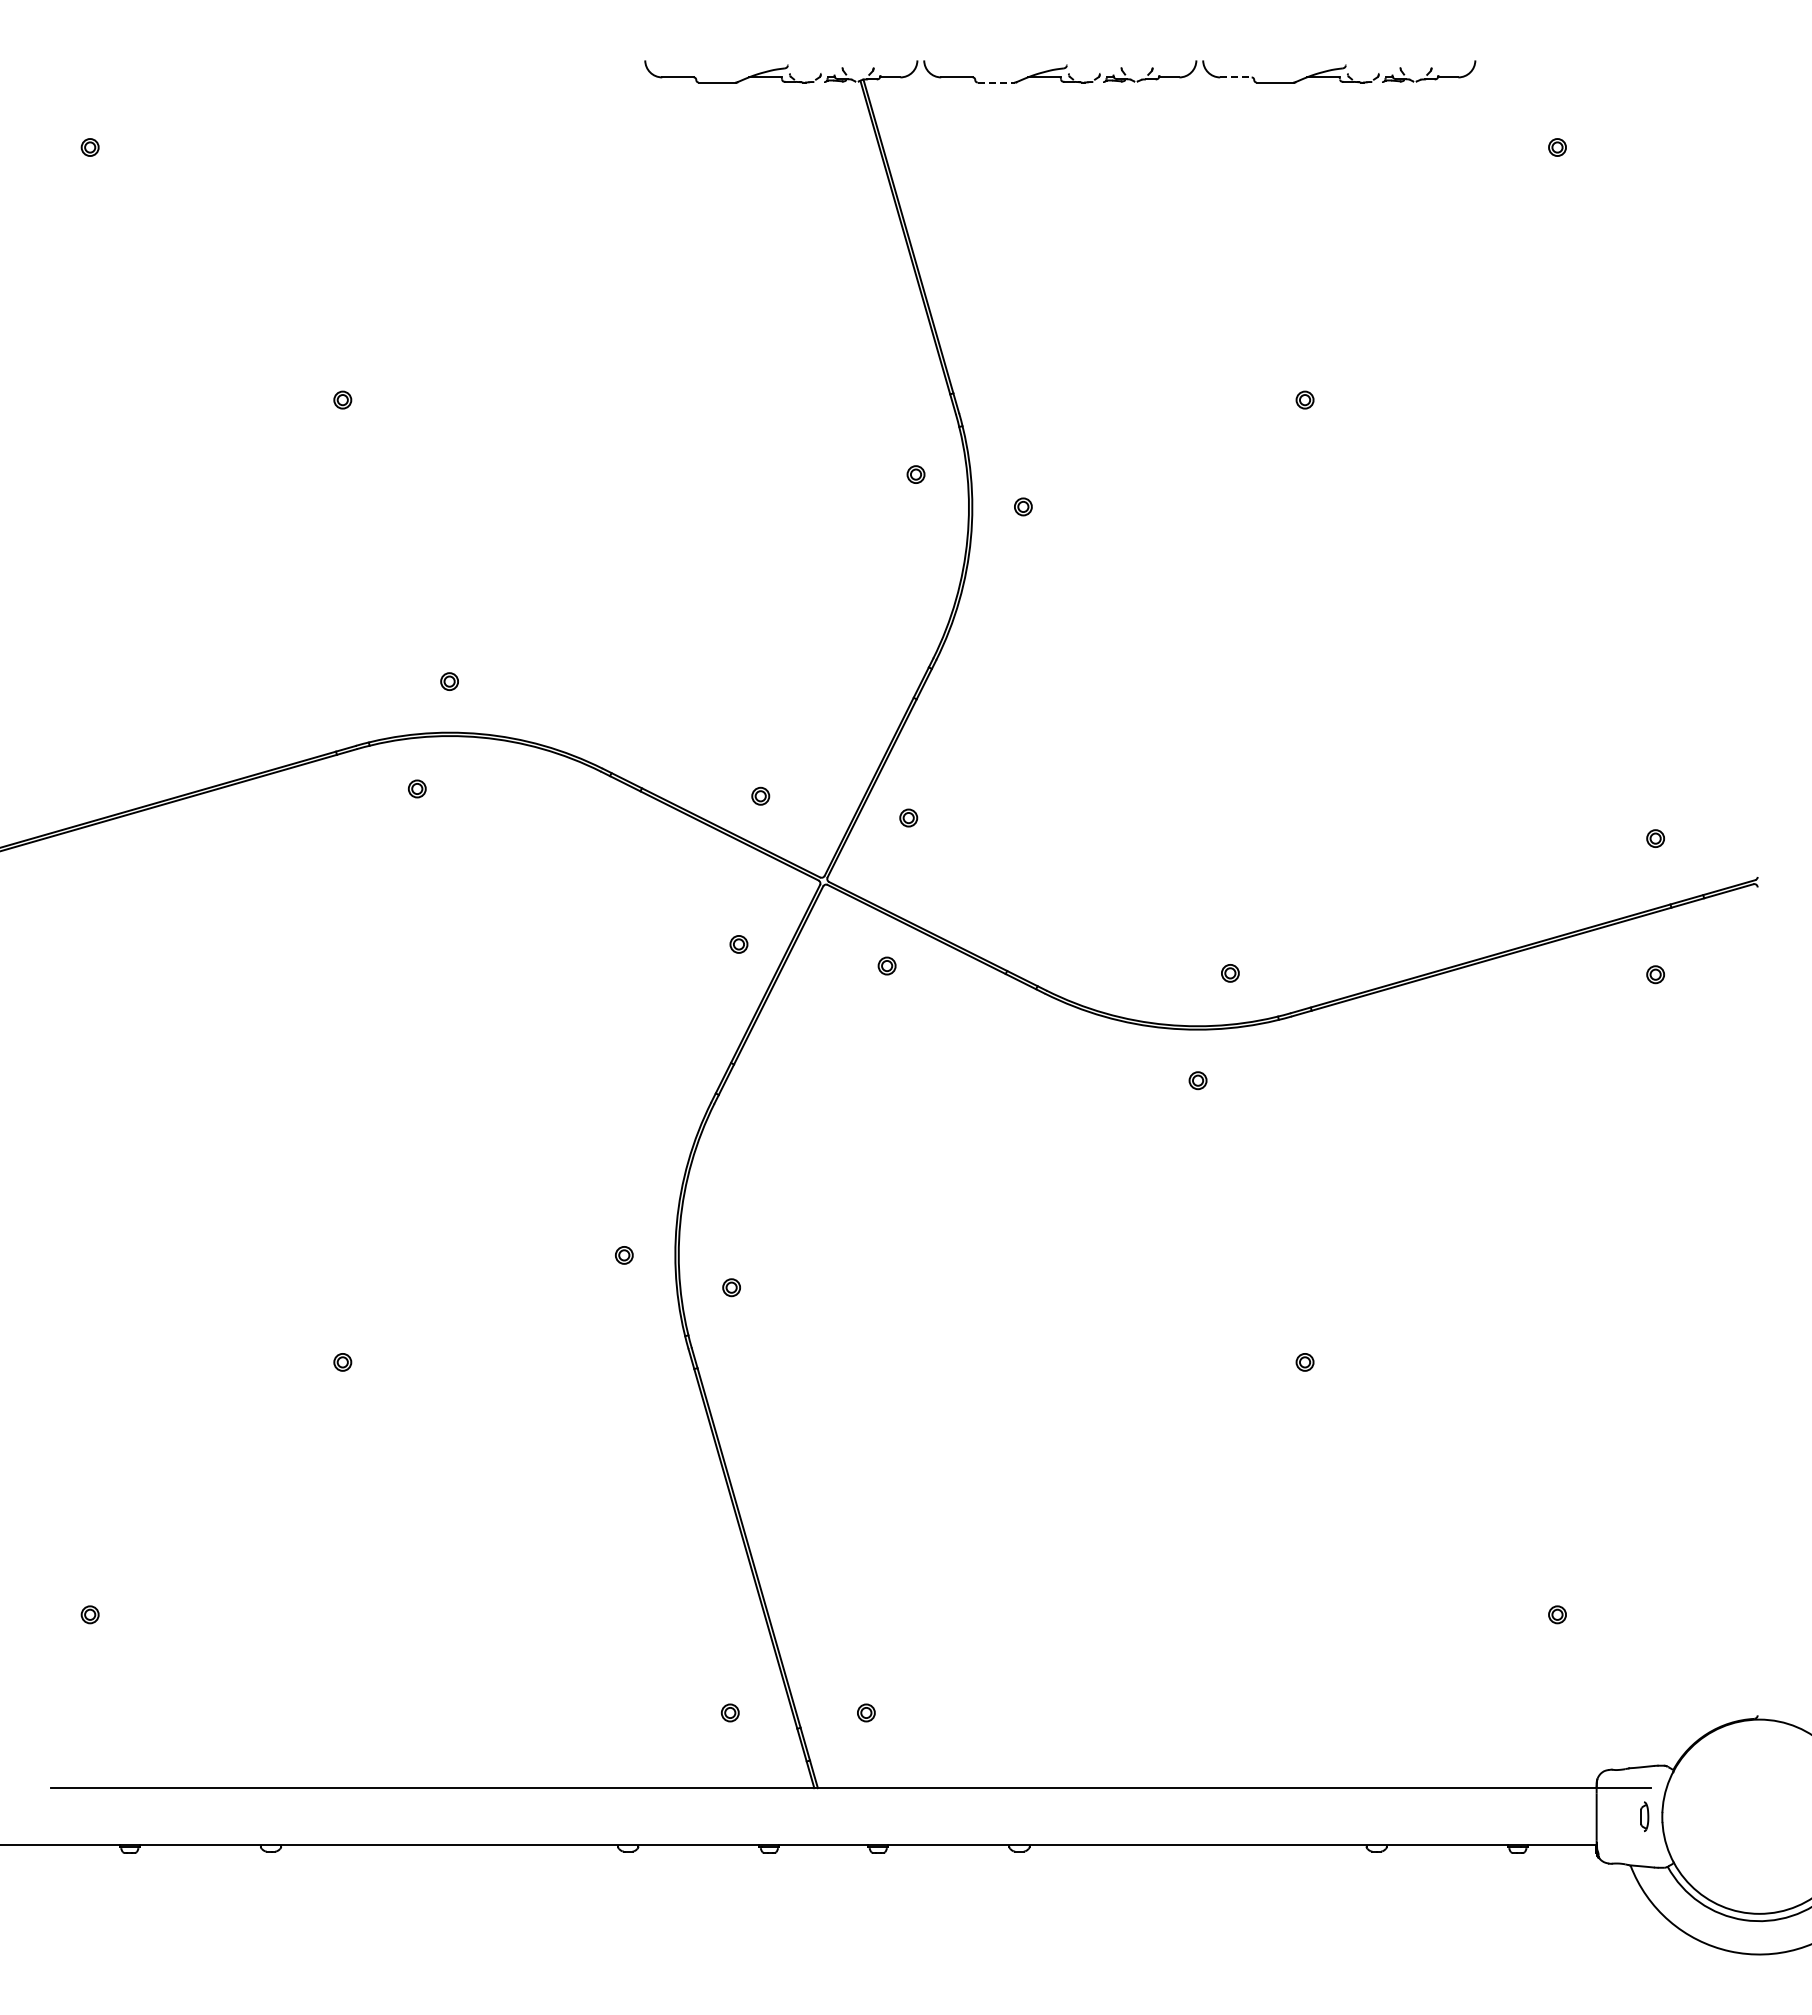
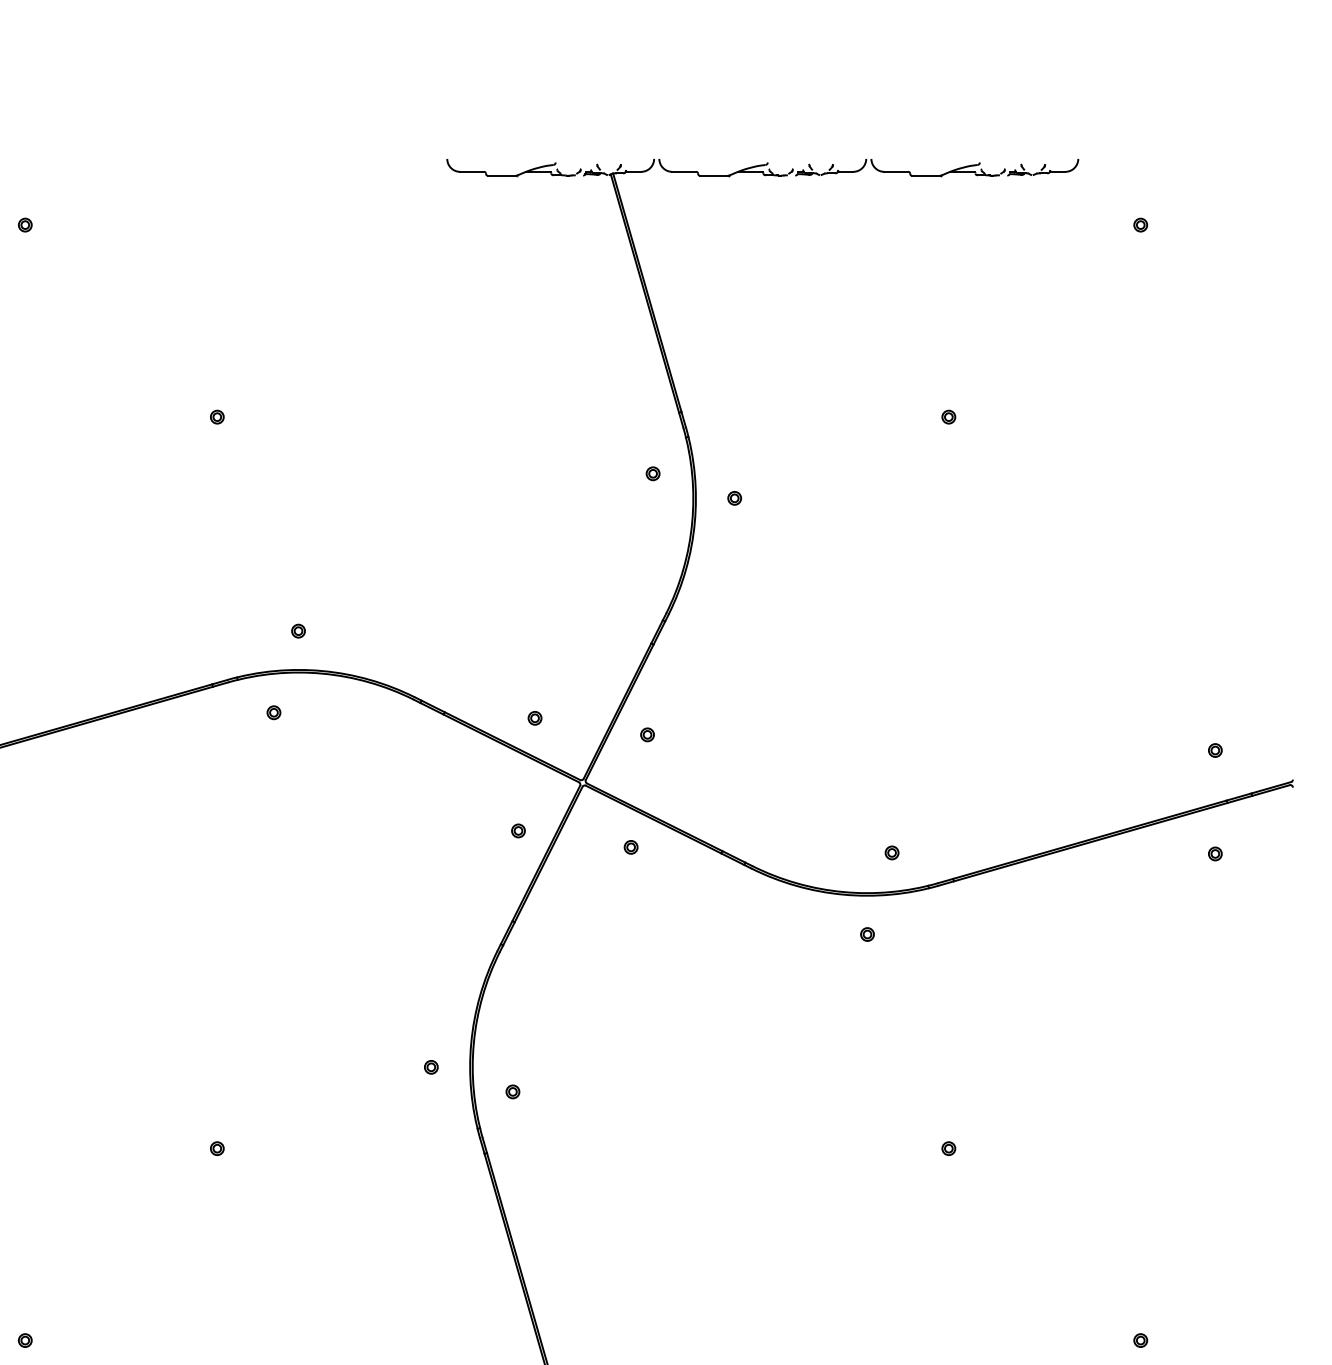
line: (1235, 77) -> (895, 171), dashed -> solid
line: (996, 82) -> (714, 175), dashed -> solid

